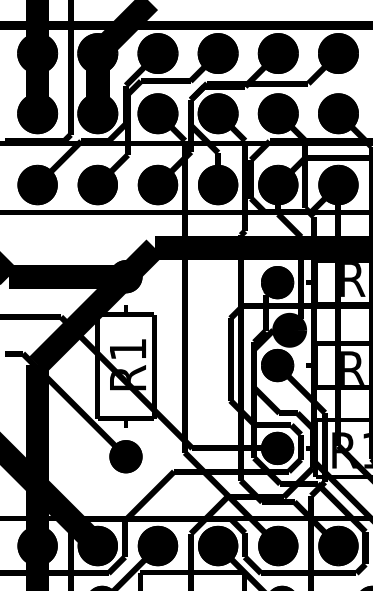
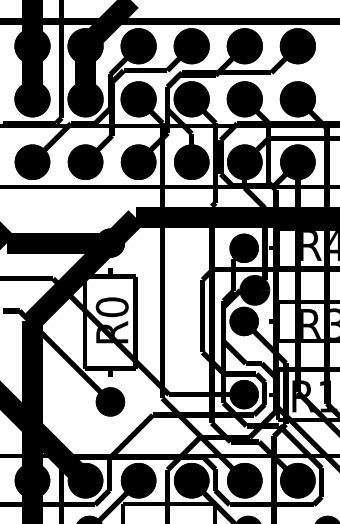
text: (127, 349) -> (111, 307), R1 -> R0

